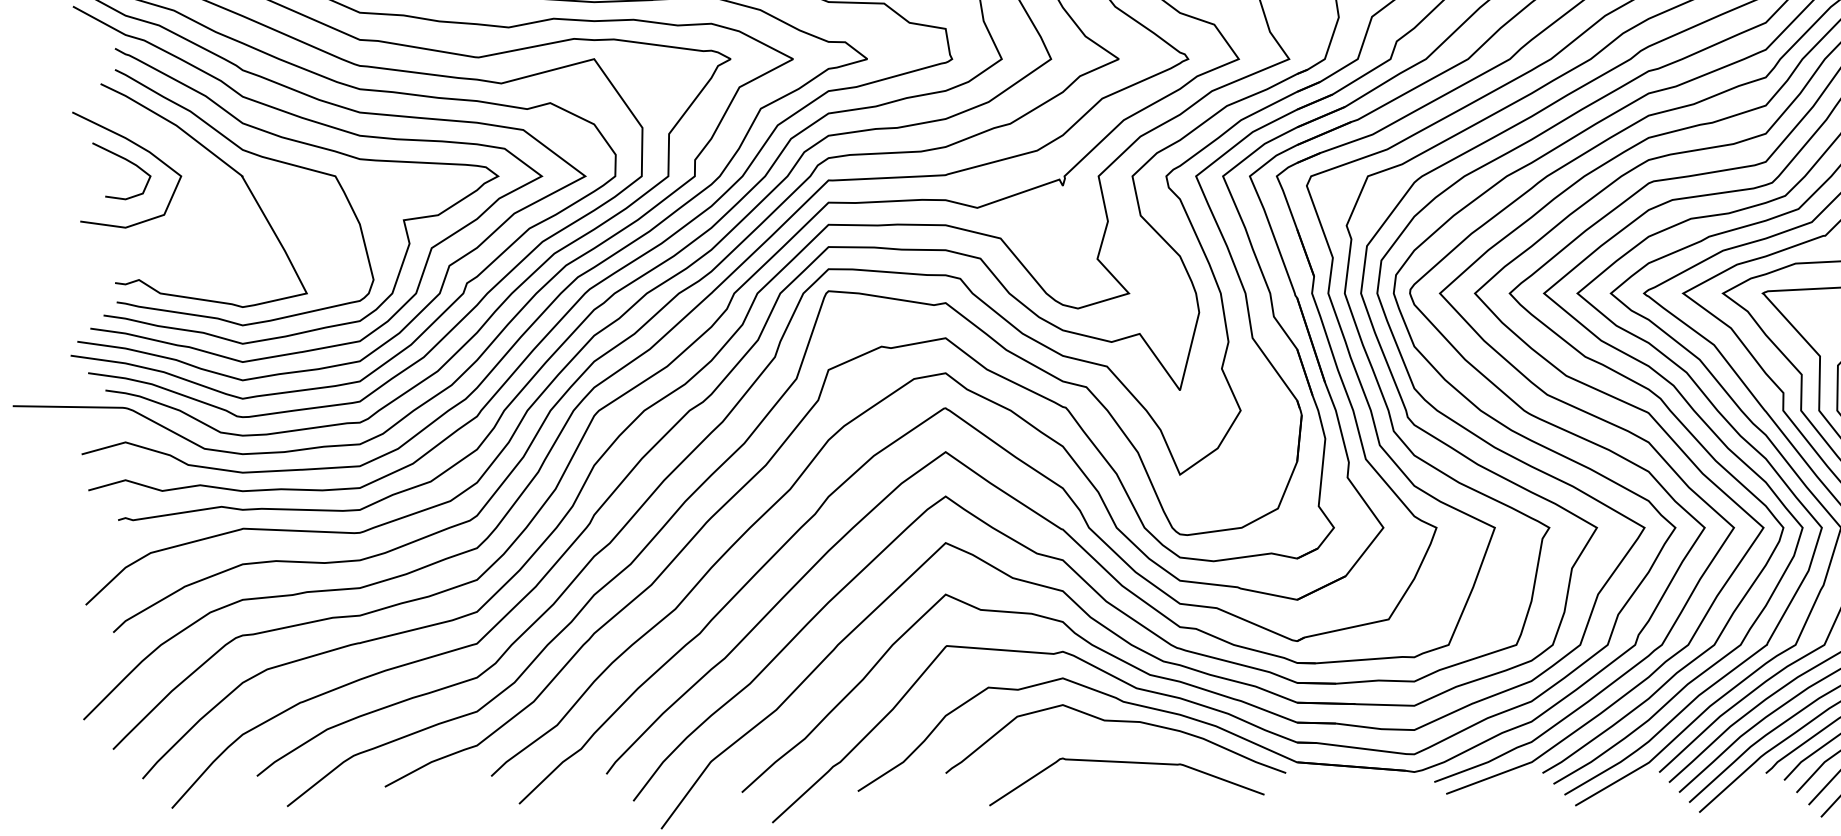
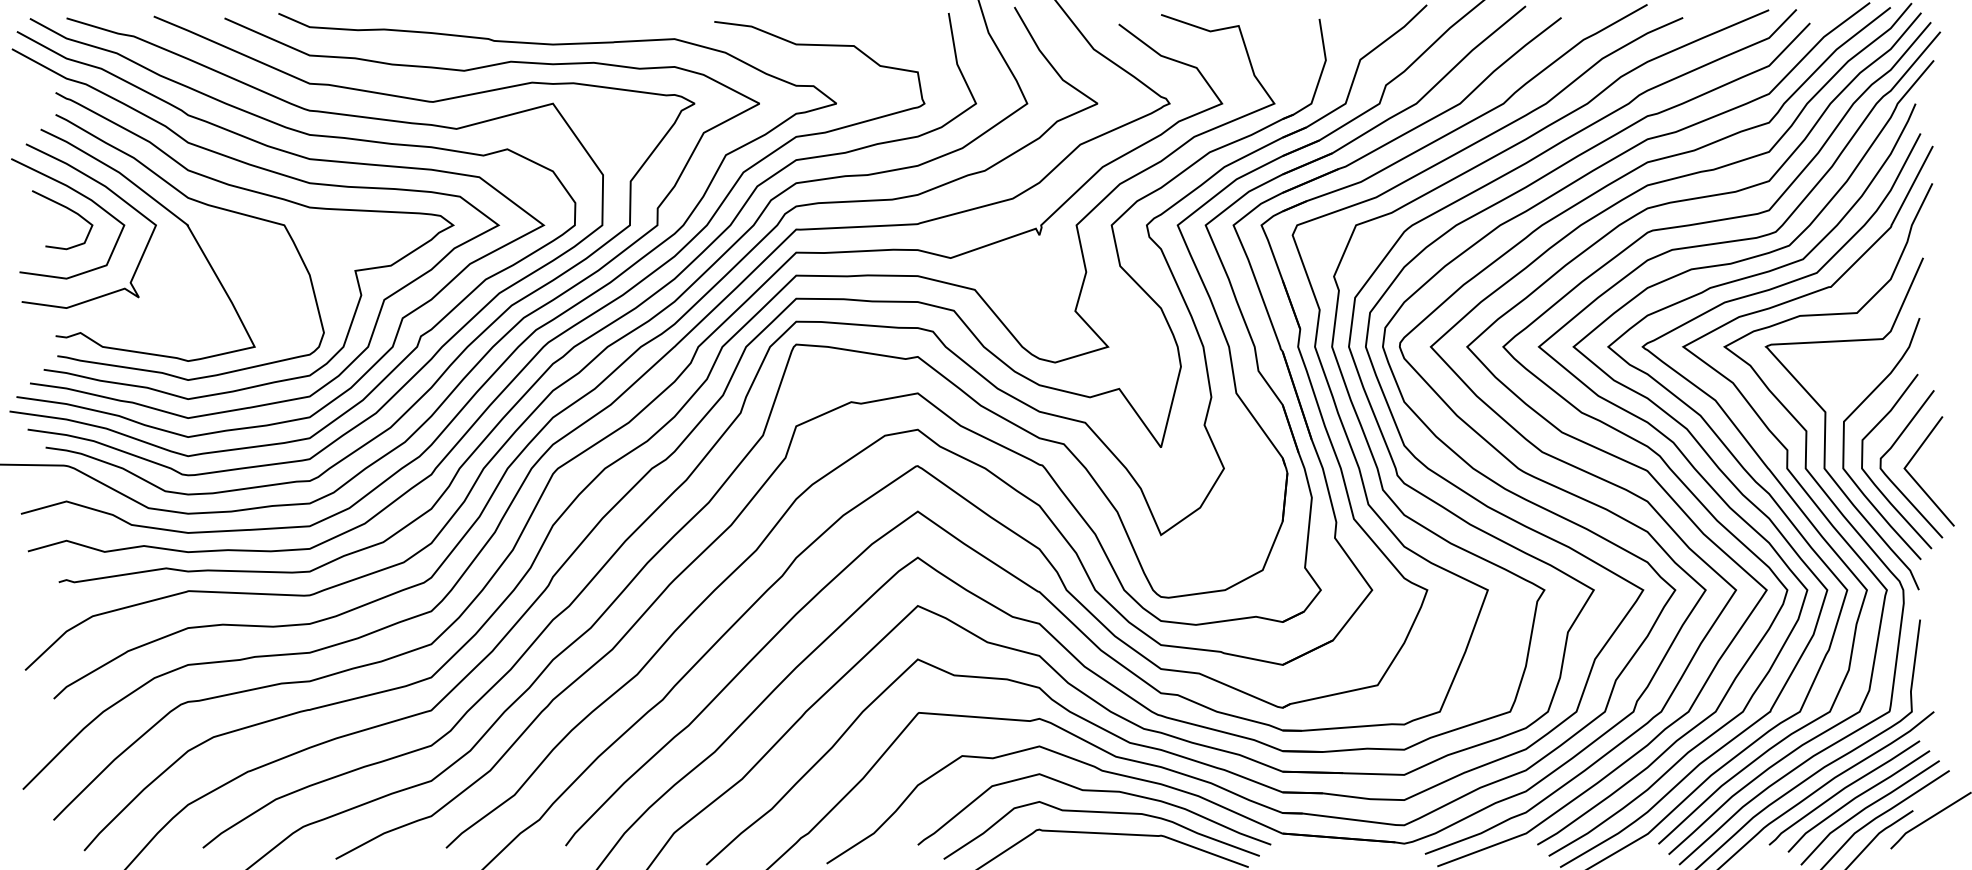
curve: (169, 145) -> (112, 193), added
curve: (1122, 742) -> (1101, 813), added

